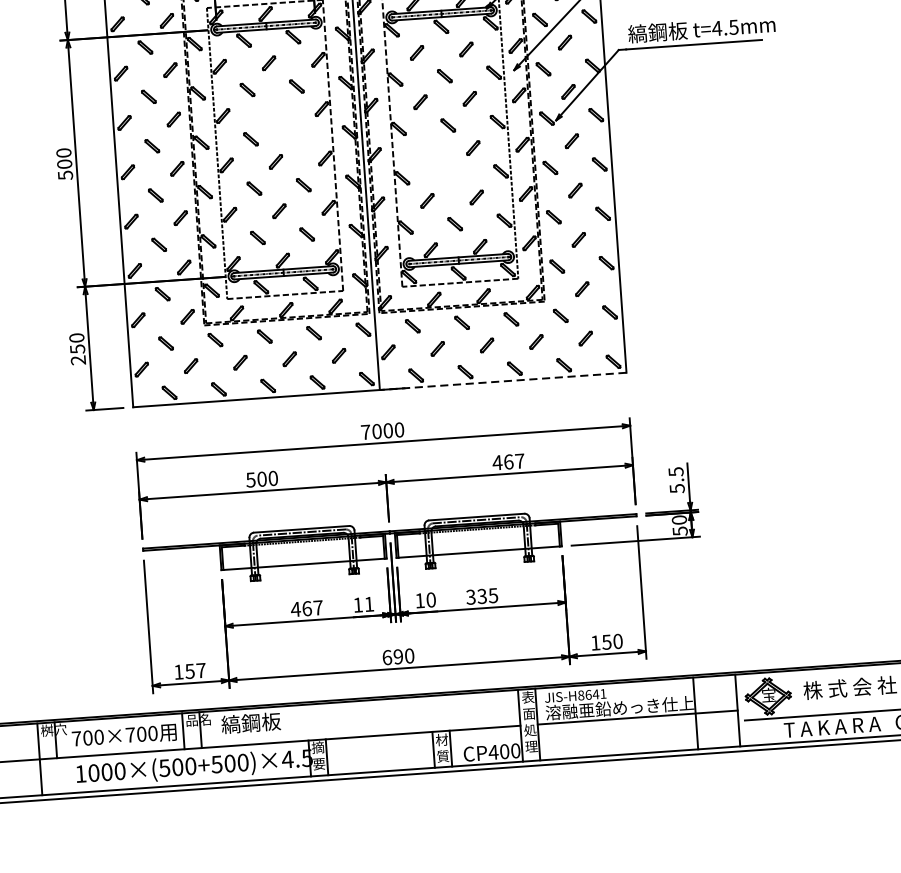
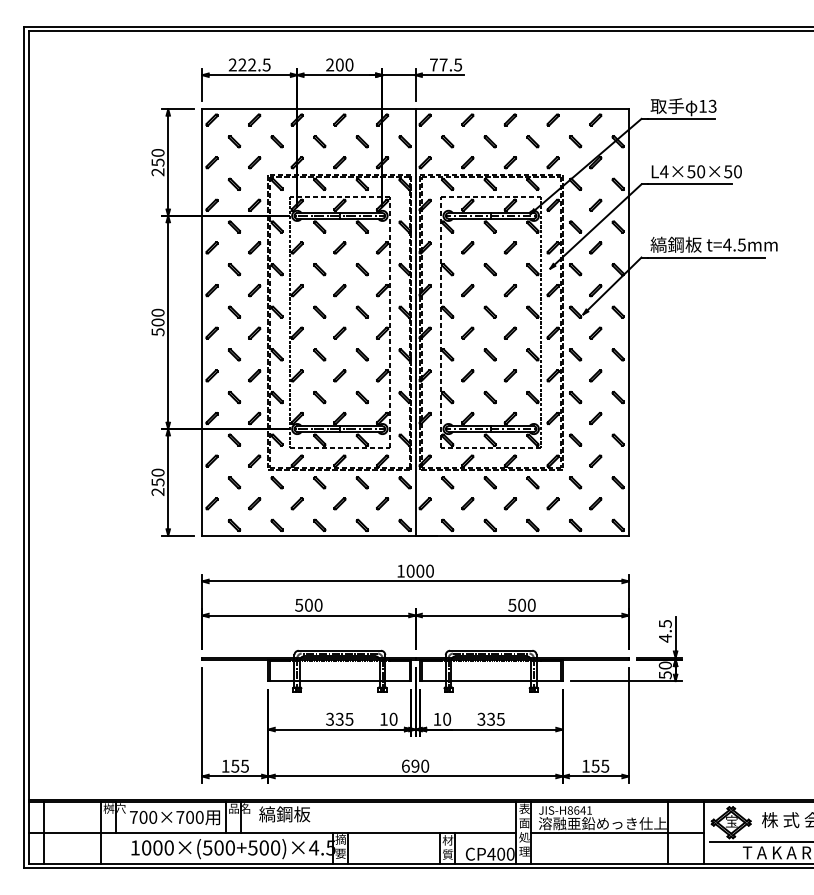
part: (293, 129) -> (356, 306), added
part: (444, 167) -> (484, 348), added
line: (503, 381) -> (522, 535), dashed -> solid
text: (365, 431) -> (400, 570), 7000 -> 1000
text: (508, 461) -> (521, 604), 467 -> 500
text: (677, 488) -> (665, 638), 5.5 -> 4.5
text: (369, 603) -> (393, 718), 11 -> 10
text: (306, 607) -> (339, 718), 467 -> 335
text: (618, 640) -> (605, 765), 150 -> 155
text: (201, 669) -> (245, 765), 157 -> 155

